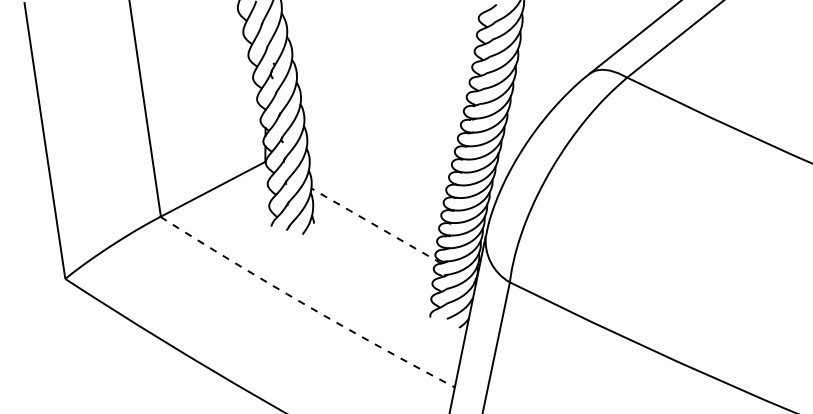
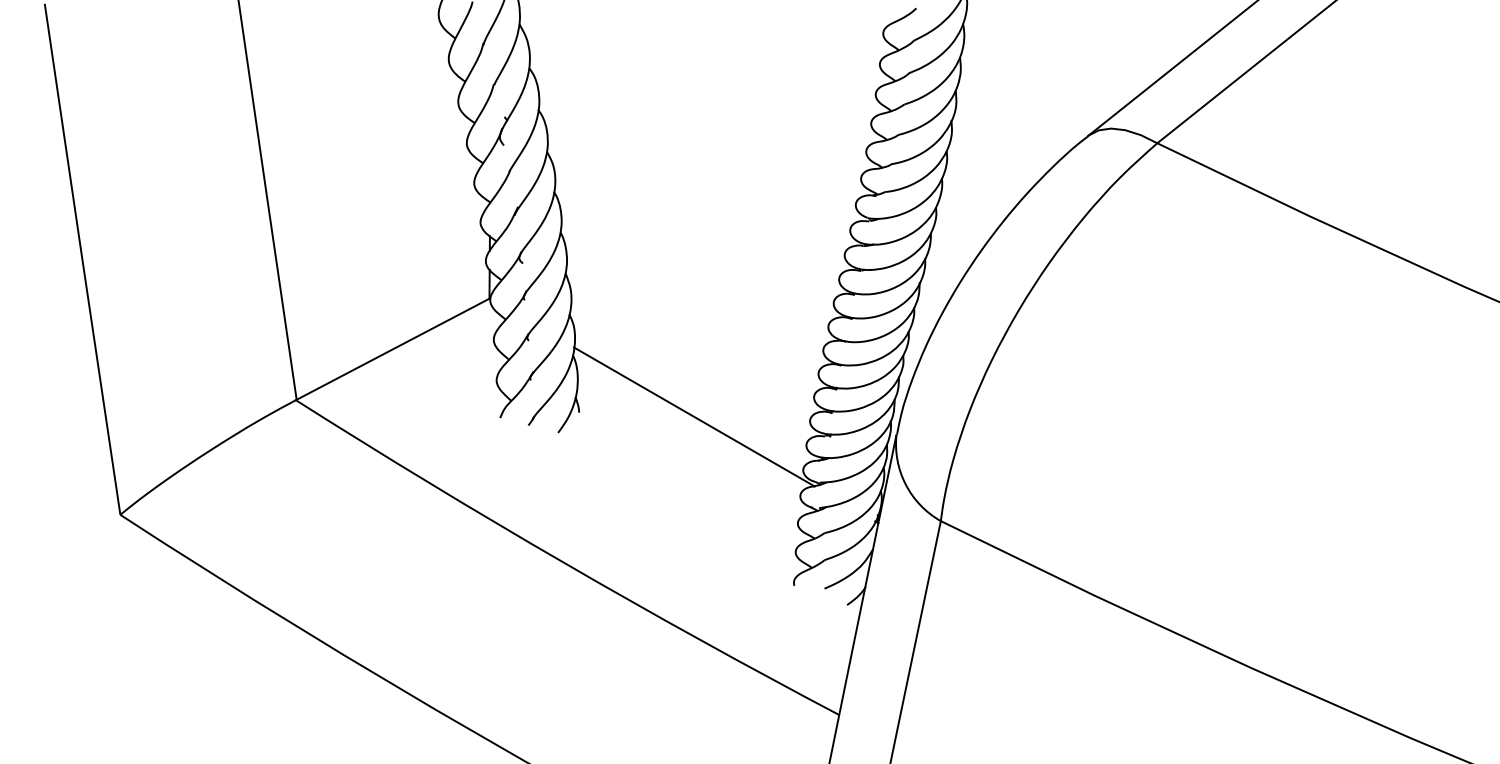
line: (375, 225) -> (692, 416), dashed -> solid
arc: (305, 305) -> (563, 563), dashed -> solid

